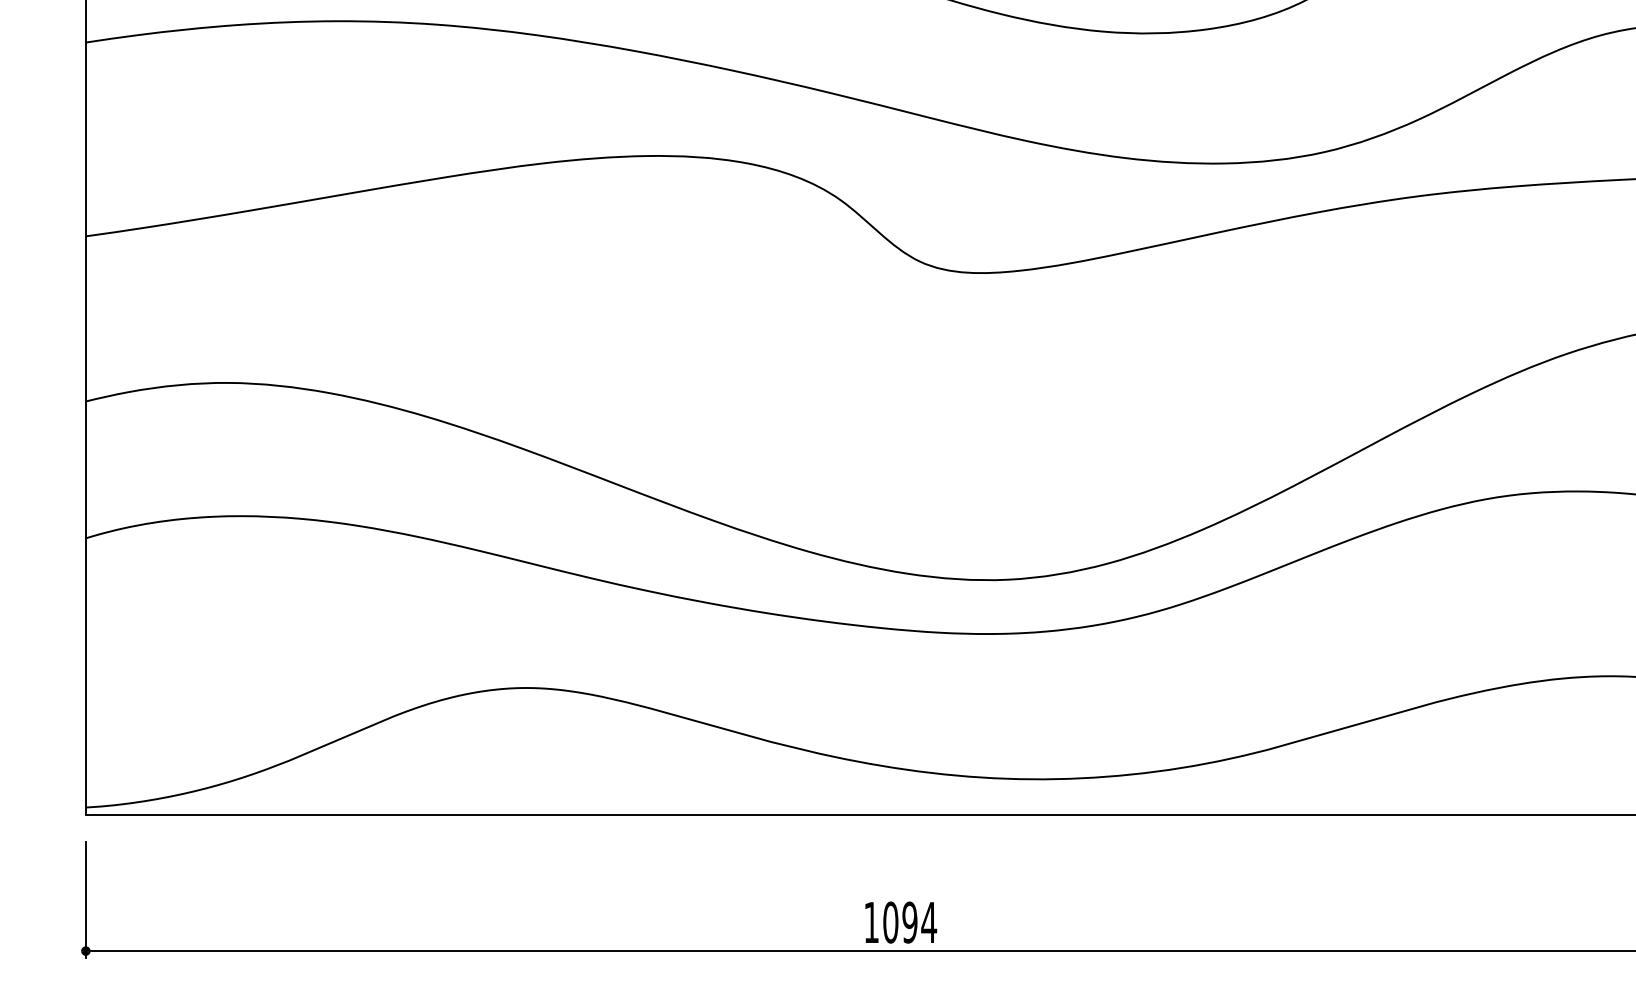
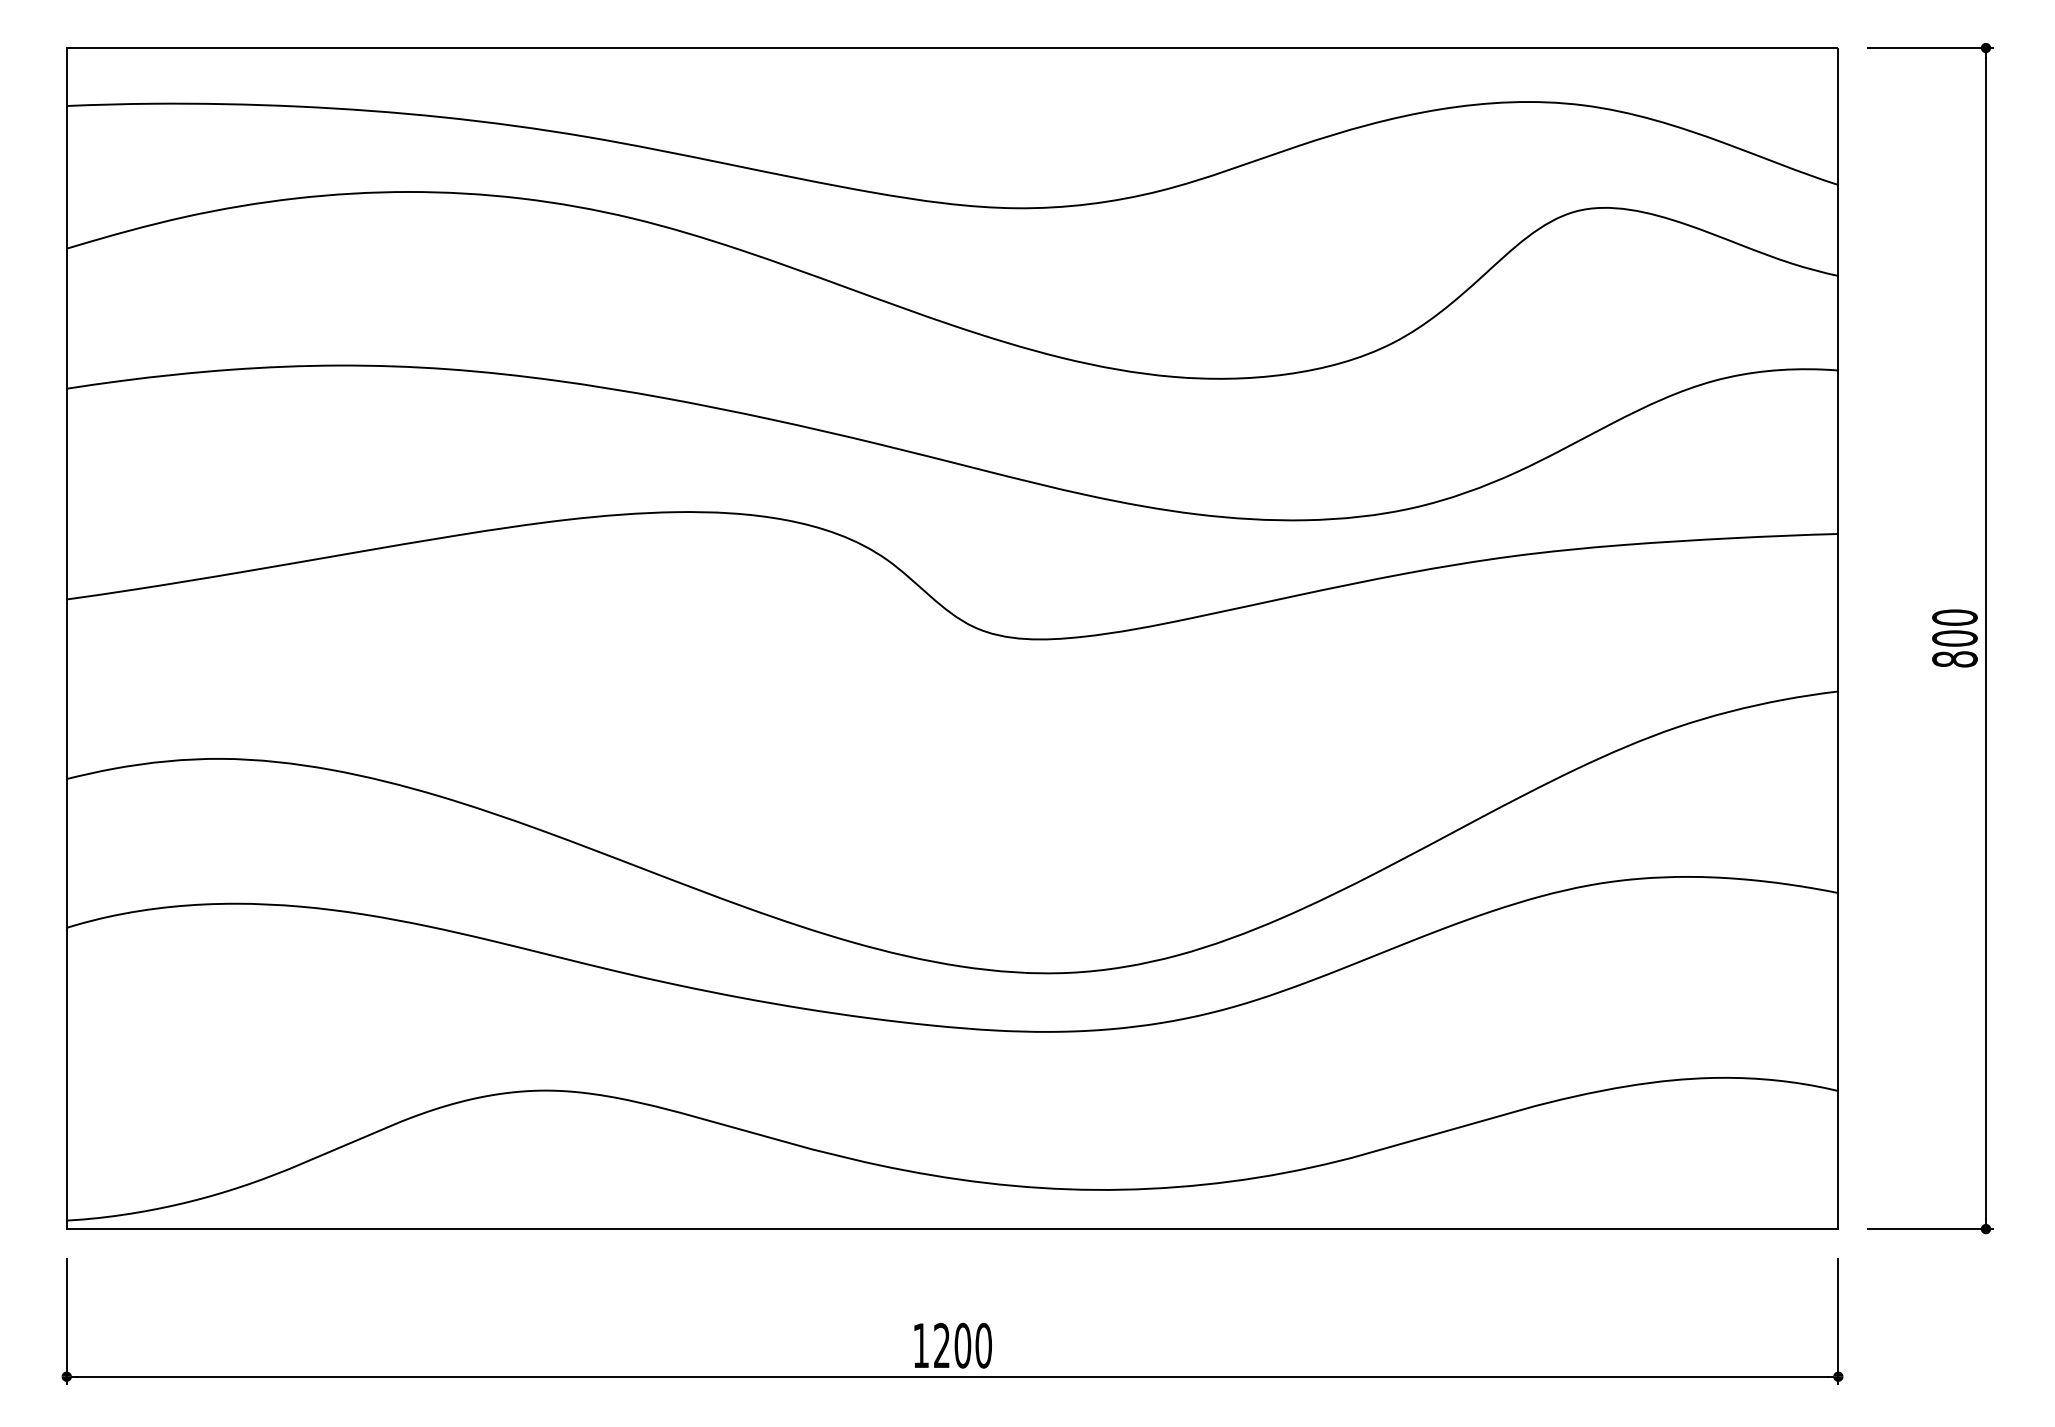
text: (909, 922) -> (962, 1345), 1094 -> 1200

